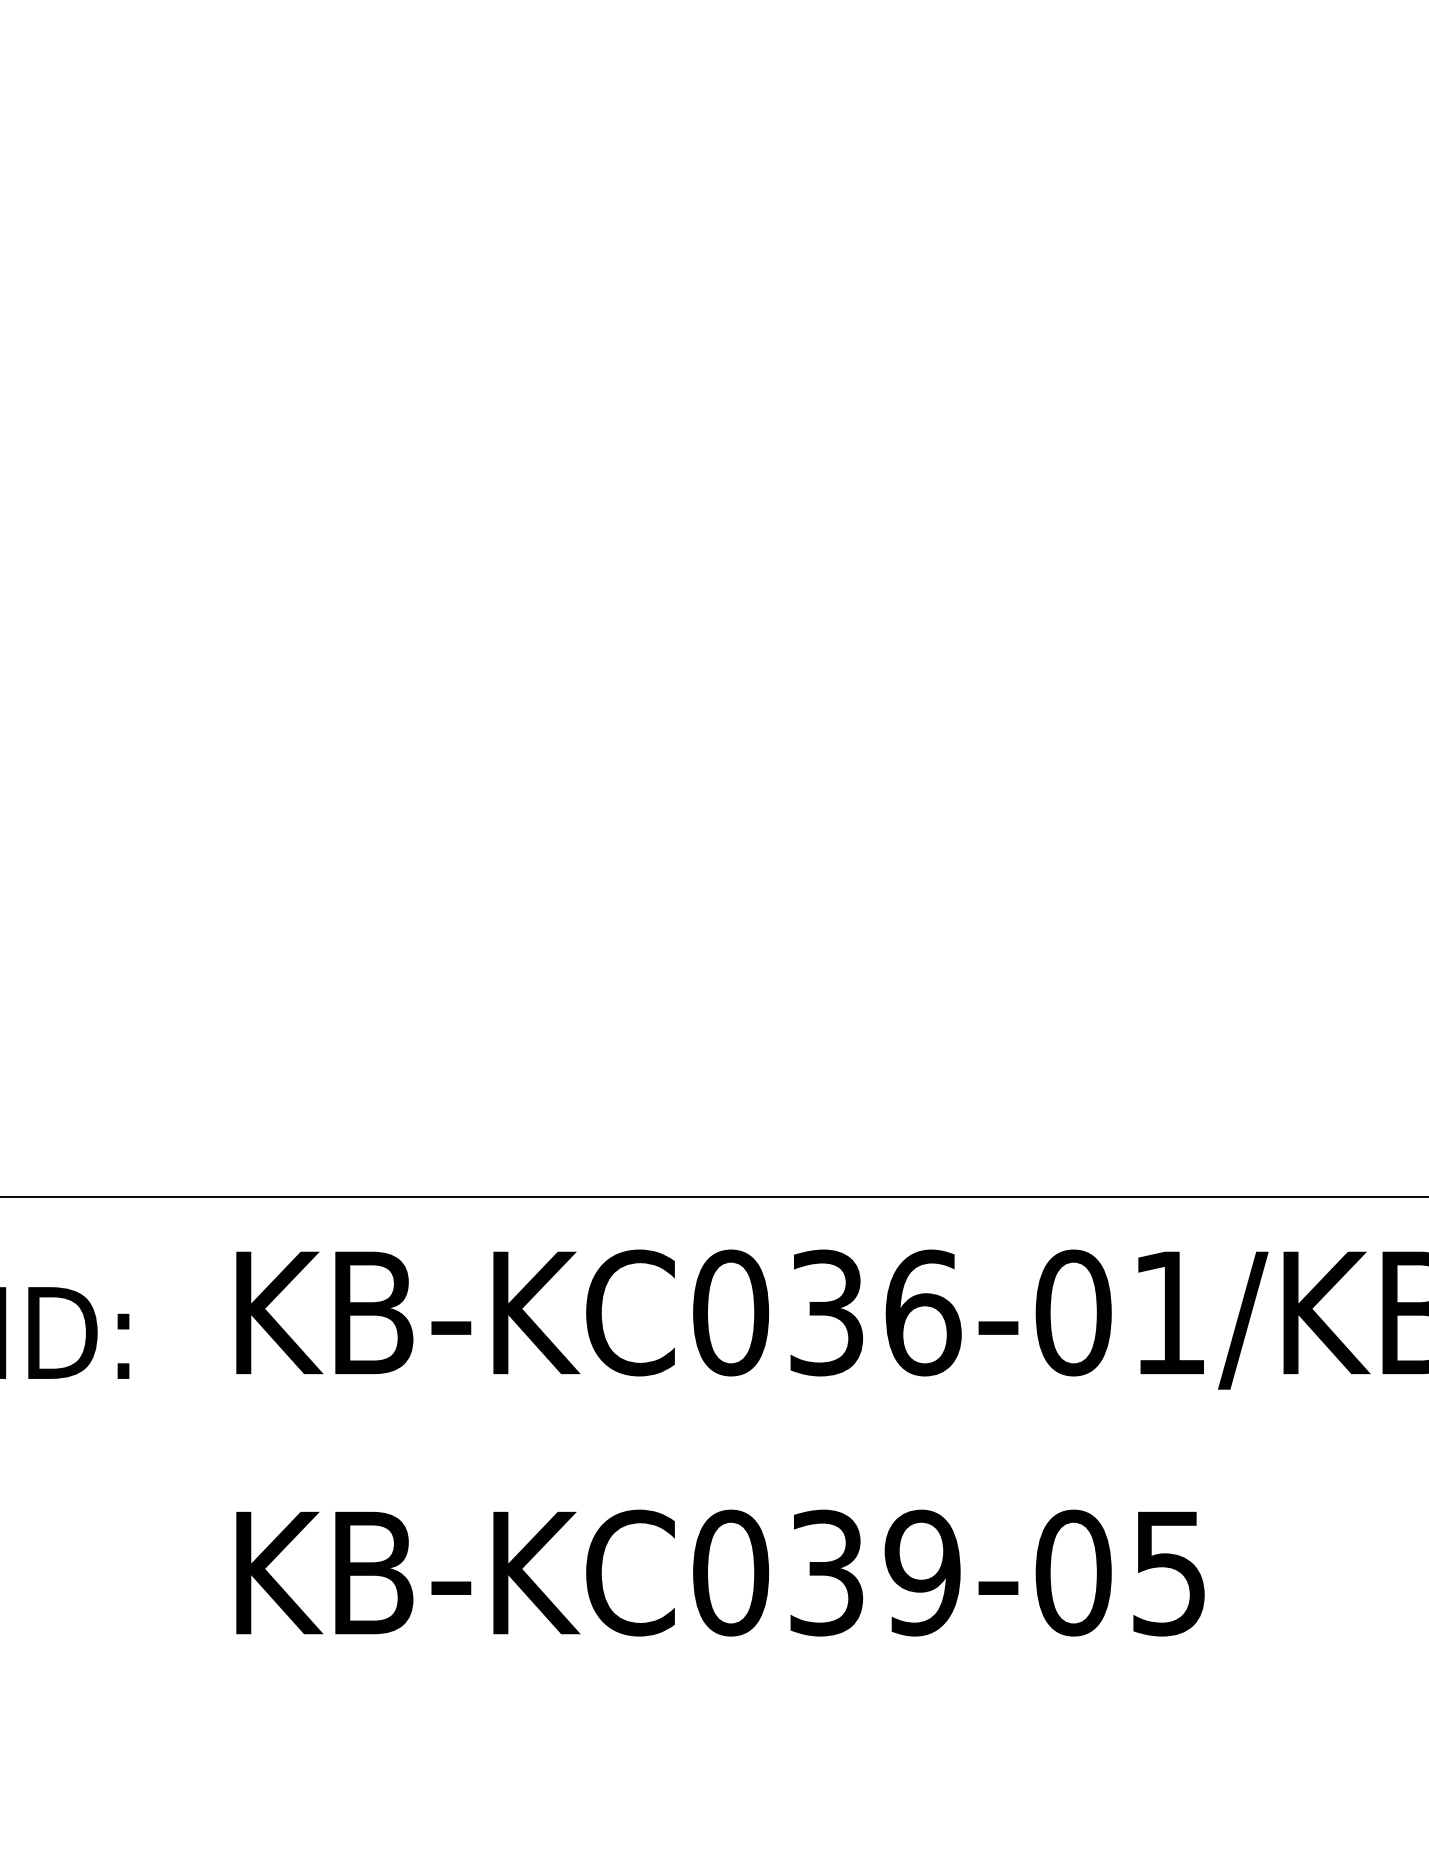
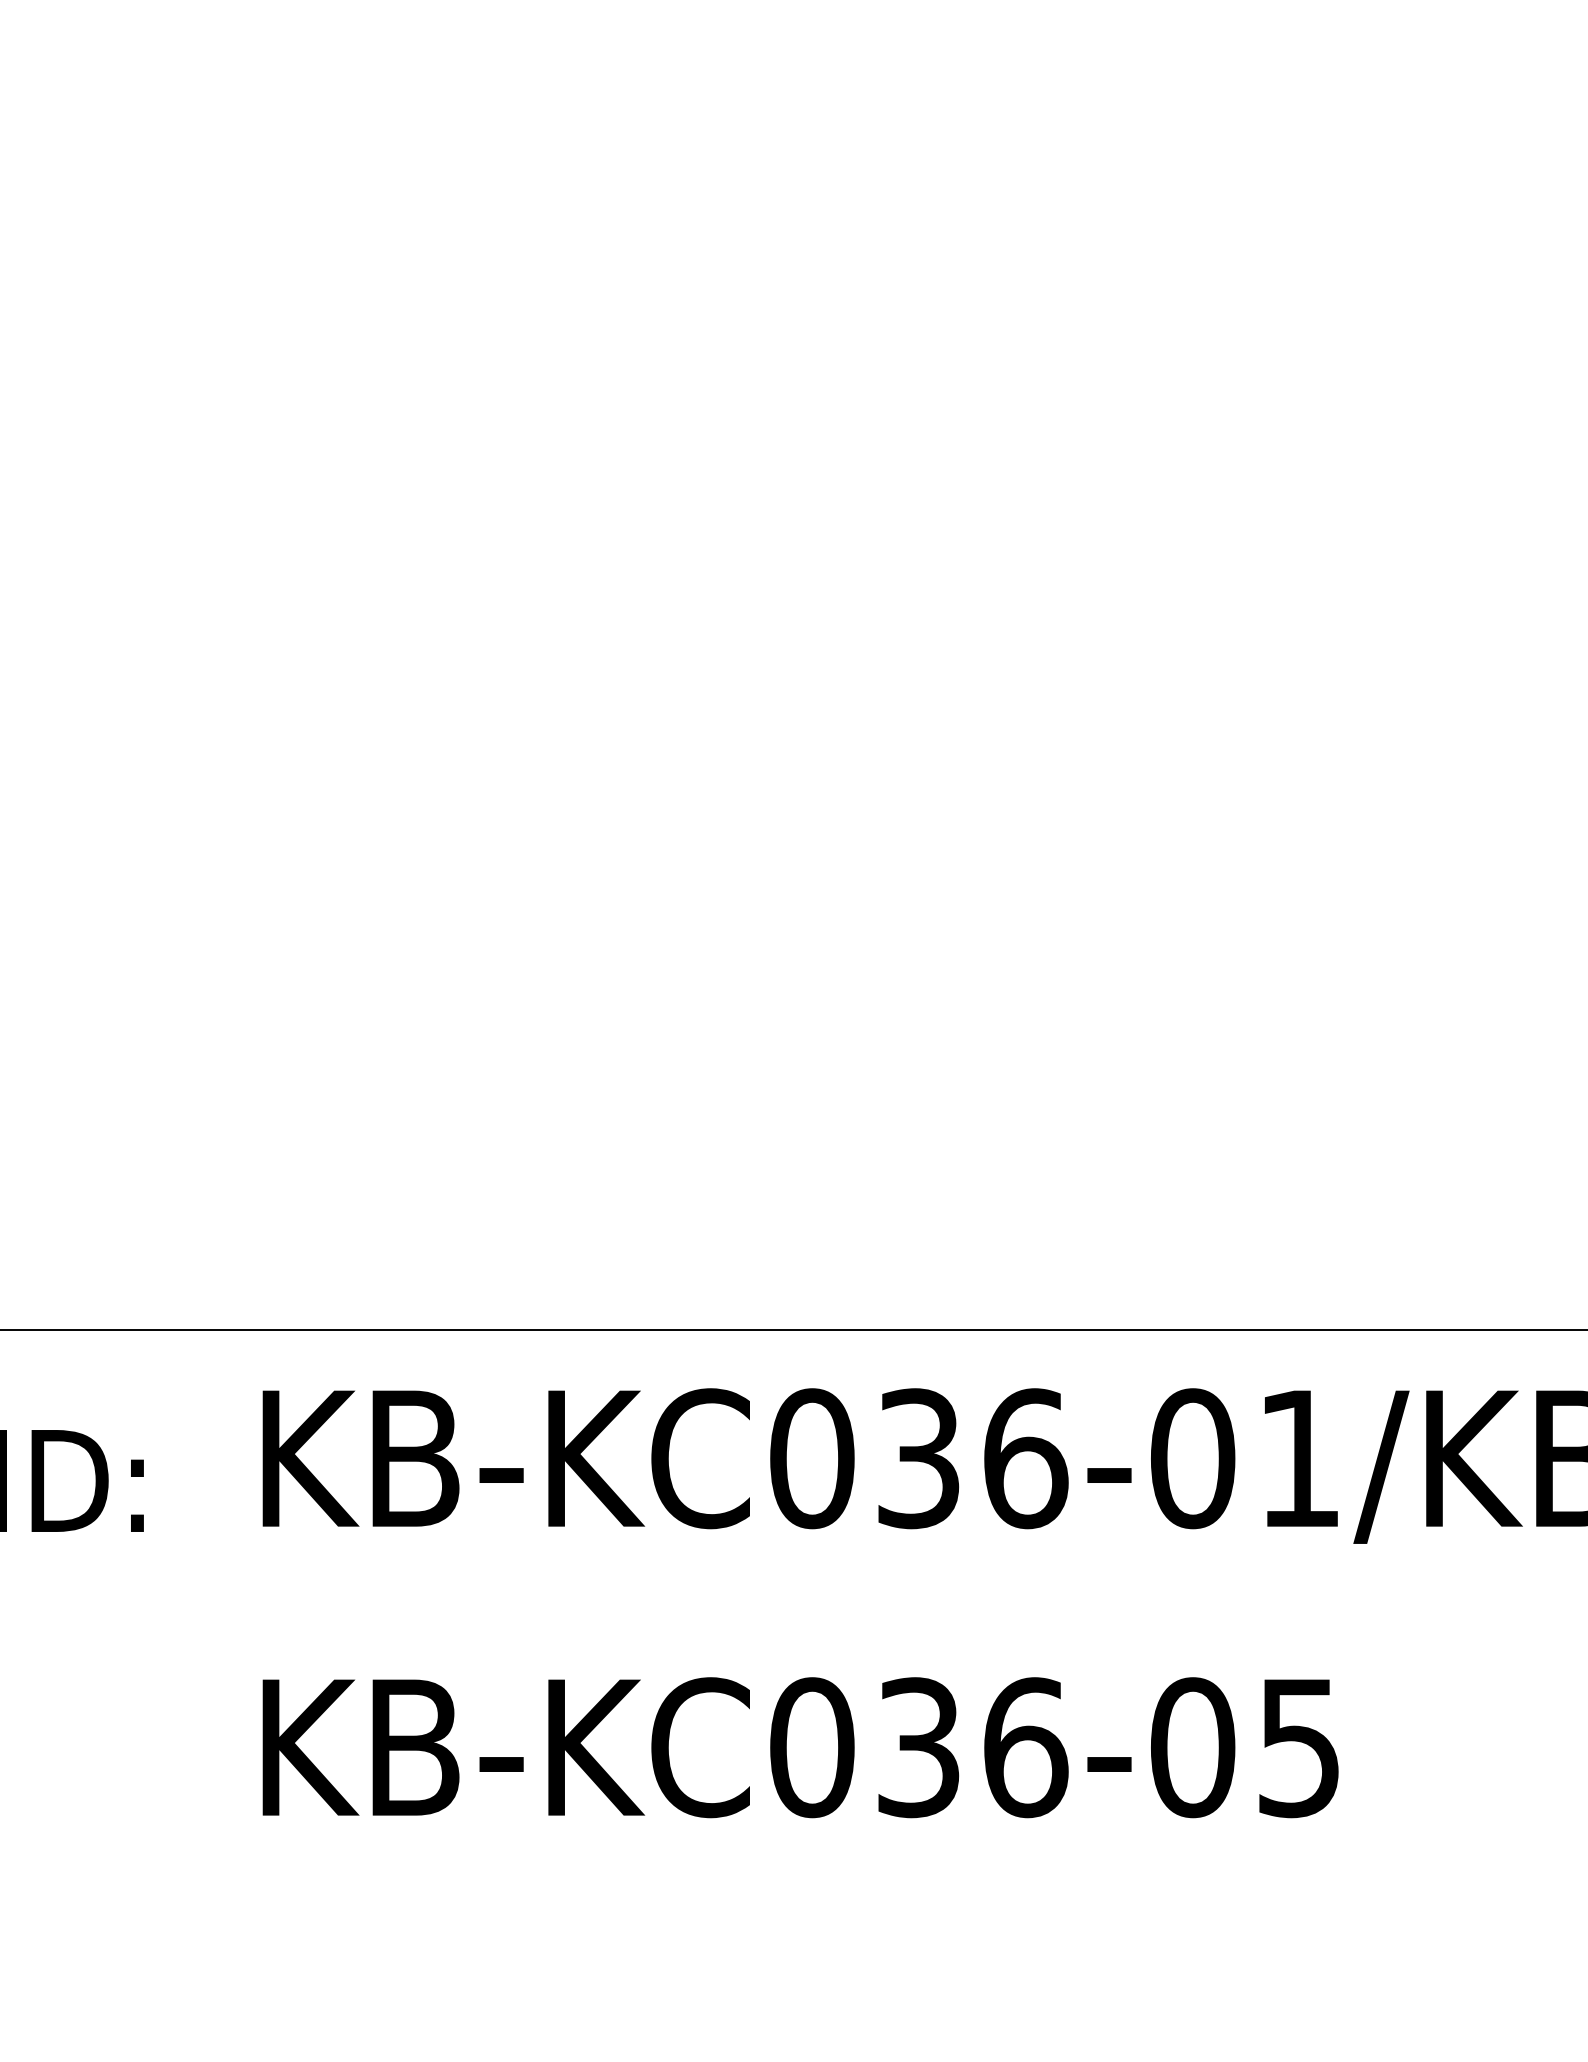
text: (922, 1572) -> (1025, 1747), KB-KC039-05 -> KB-KC036-05

